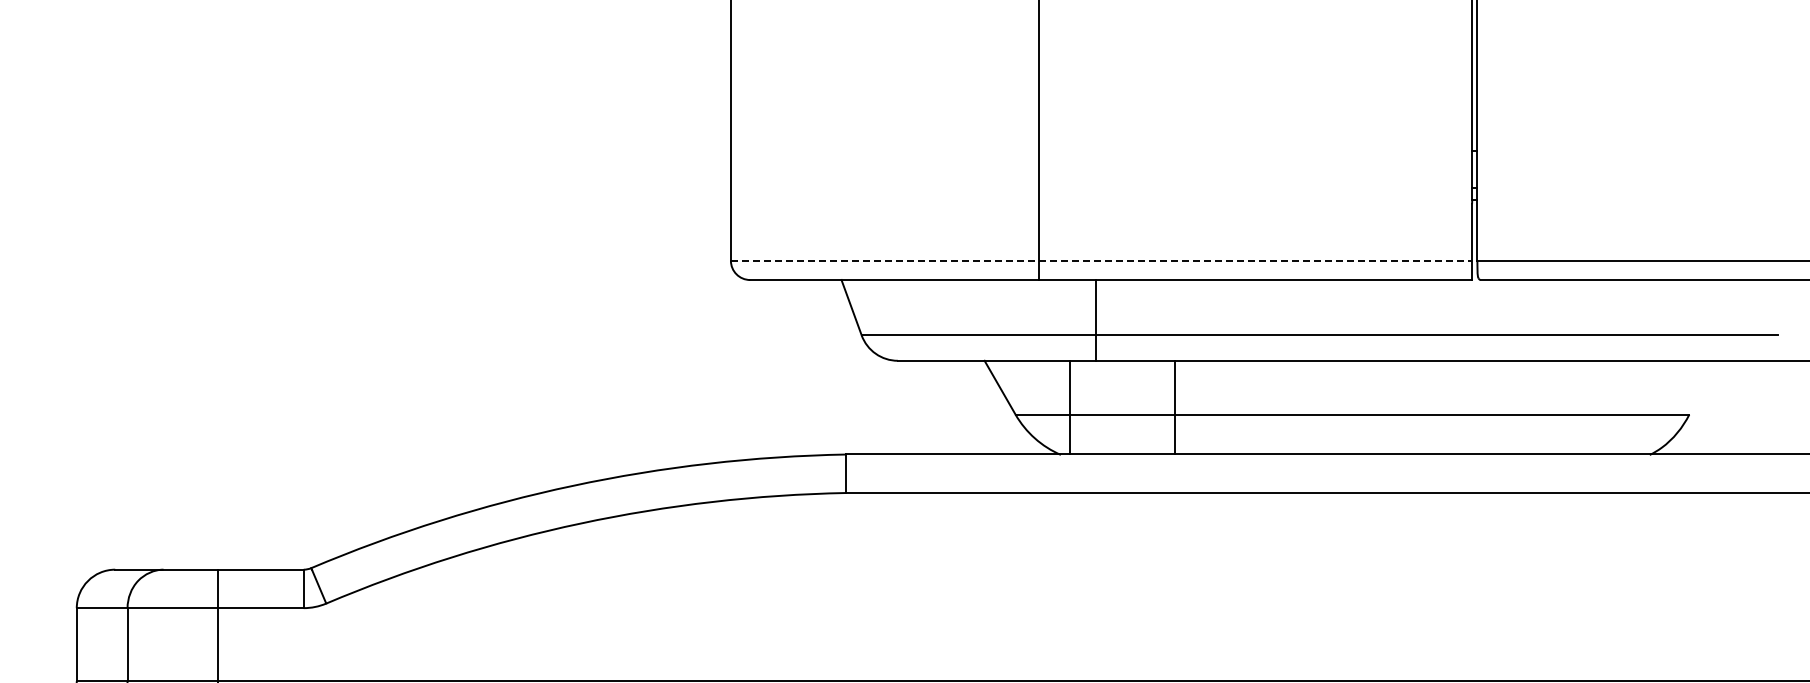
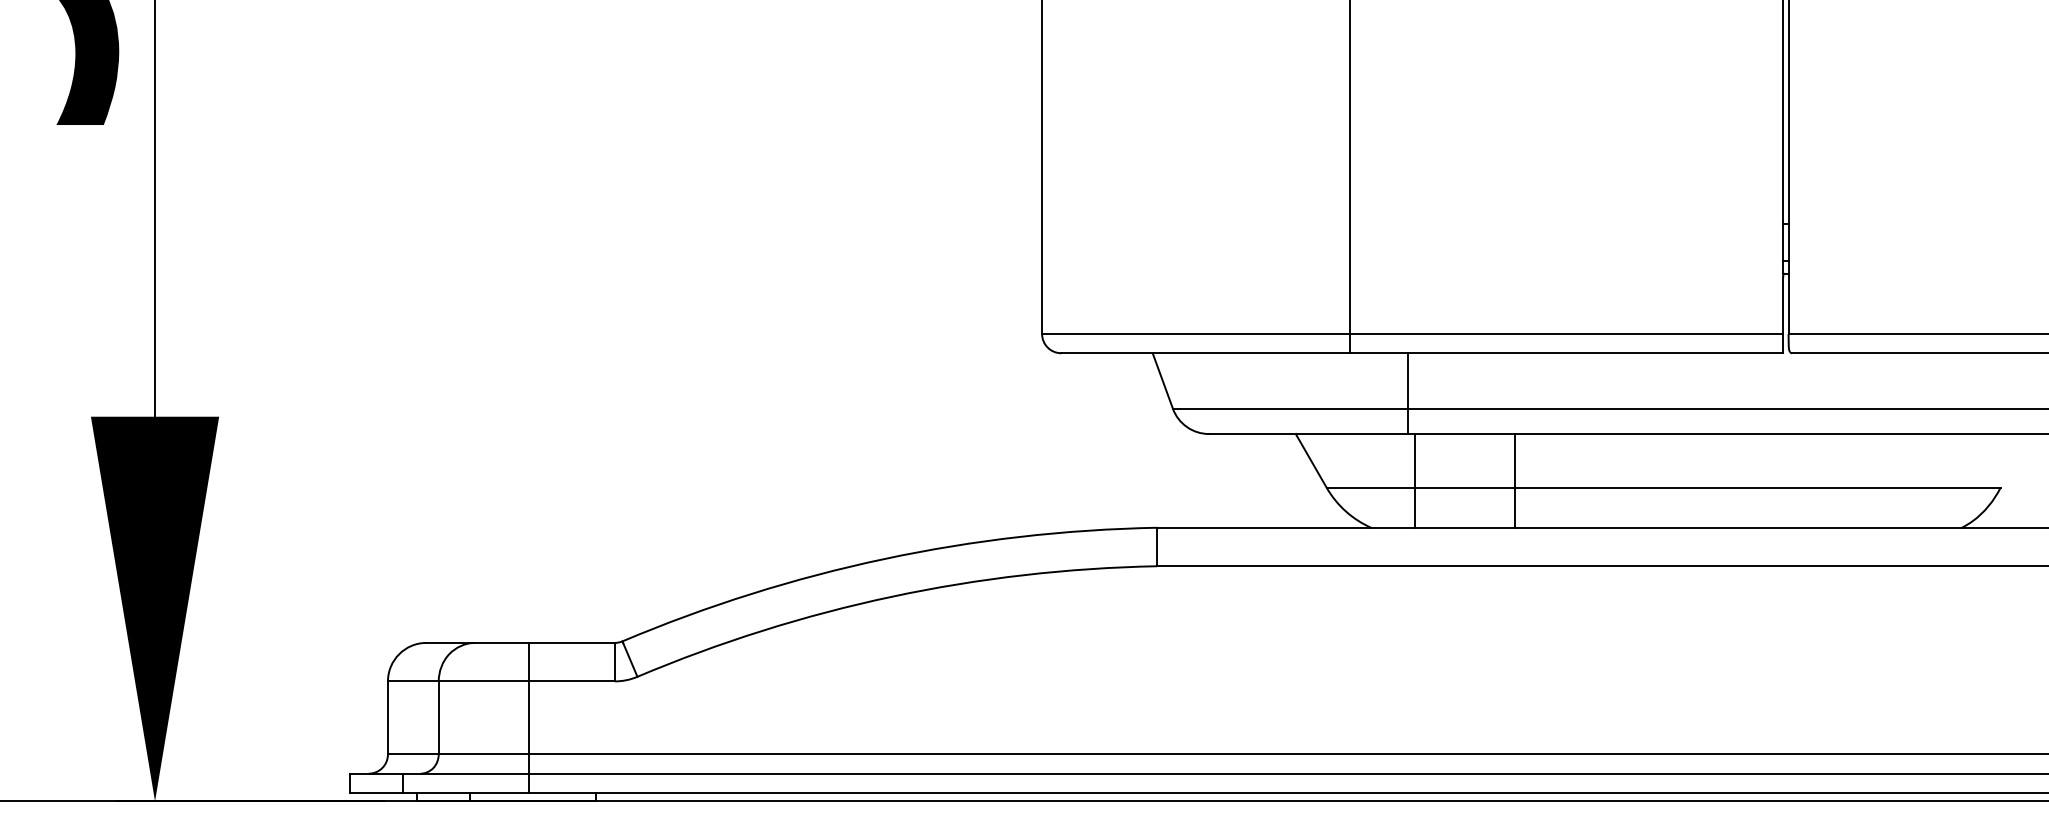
line: (1101, 261) -> (1412, 334), dashed -> solid
line: (1070, 407) -> (1415, 480), moved
line: (1175, 407) -> (1515, 480), moved

